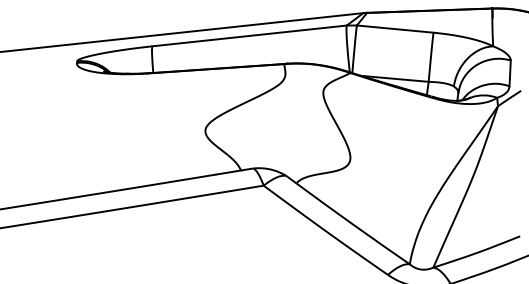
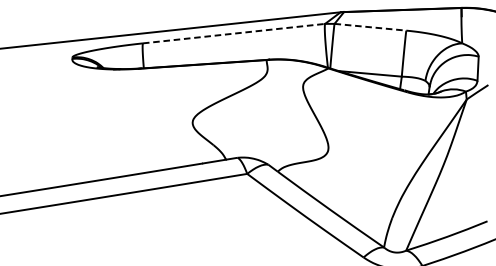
line: (395, 29) -> (370, 27), solid -> dashed
line: (249, 35) -> (233, 33), solid -> dashed

